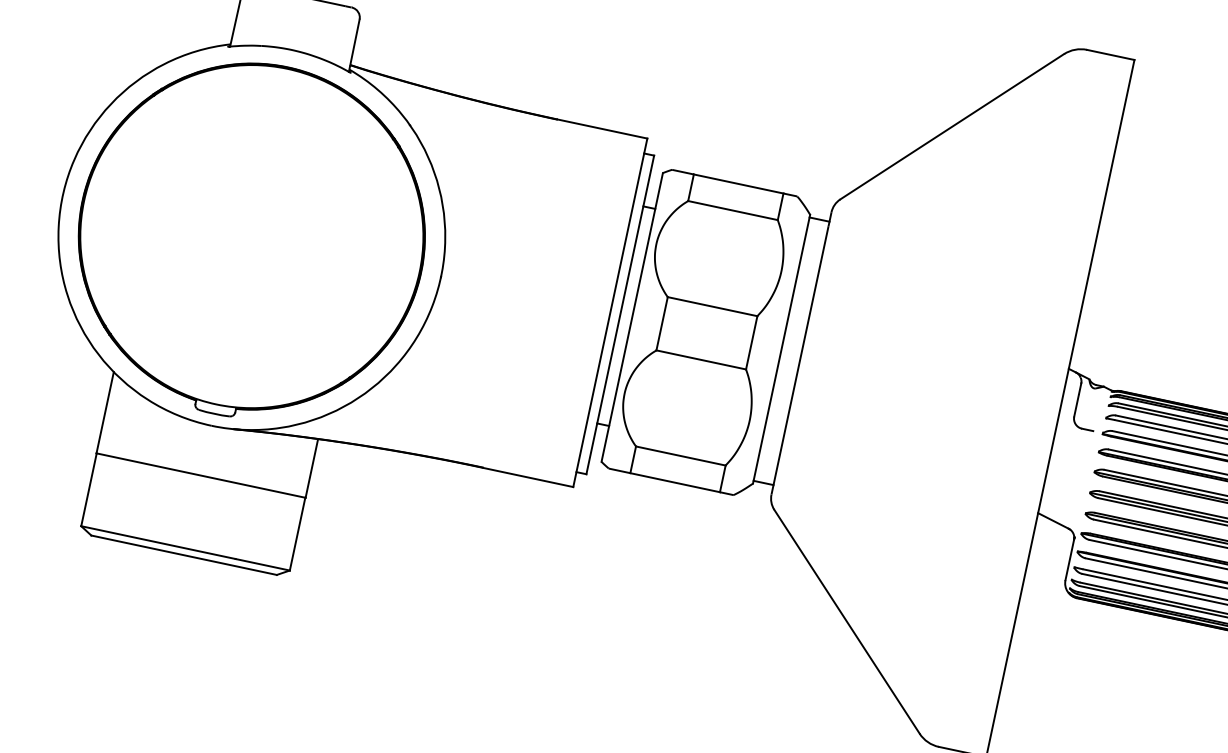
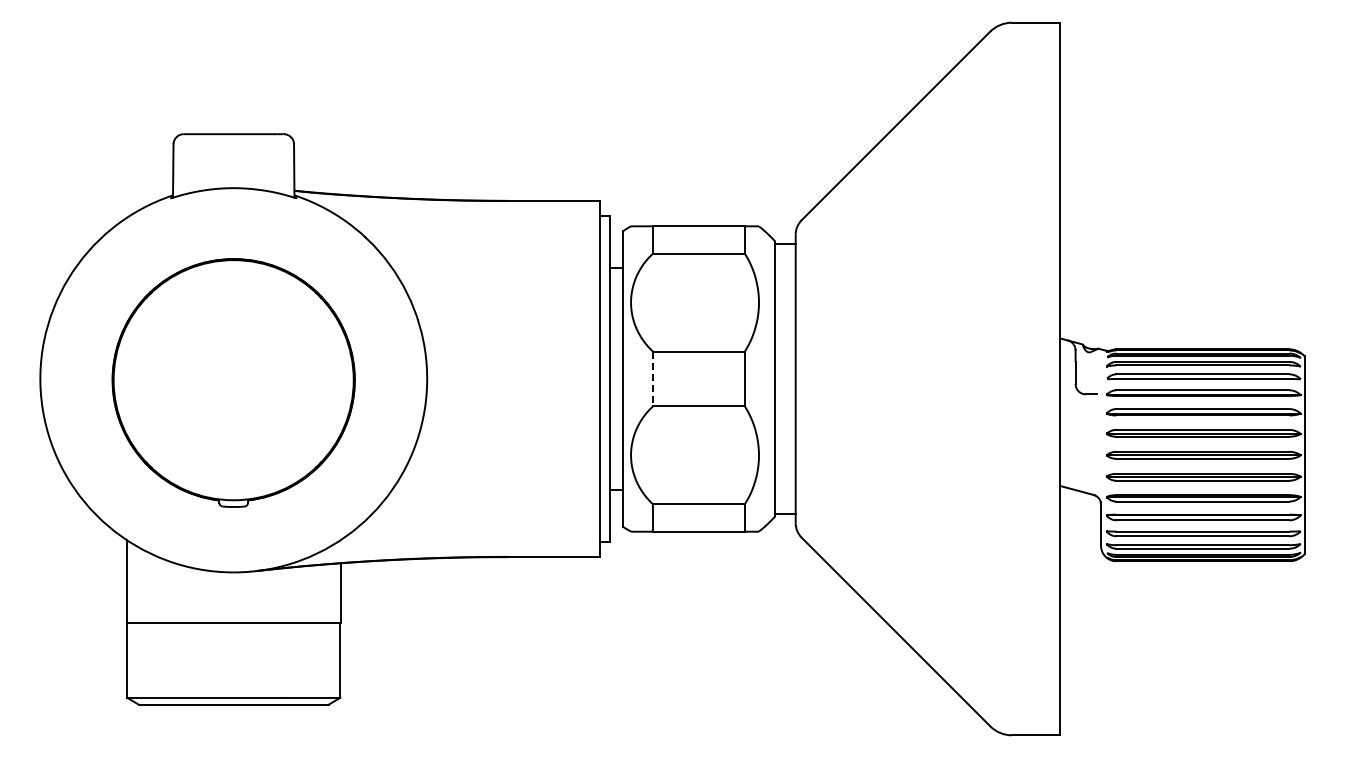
part: (250, 239) -> (233, 382), size x0.7
line: (662, 324) -> (653, 379), solid -> dashed

